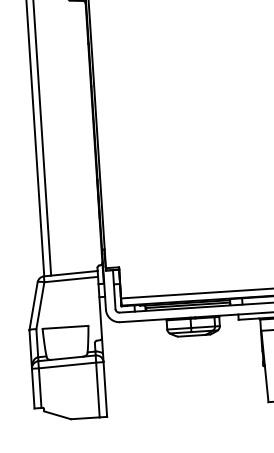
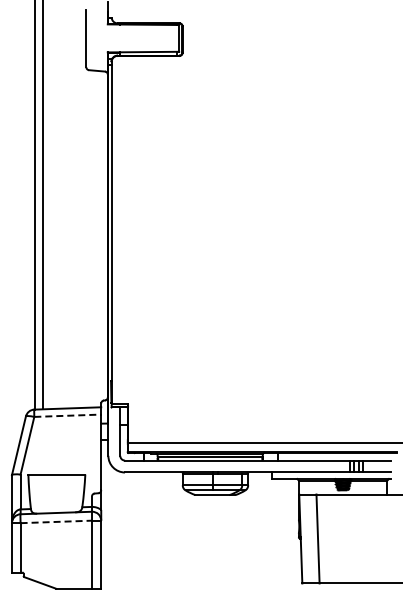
line: (71, 279) -> (68, 415), solid -> dashed
line: (67, 365) -> (56, 521), solid -> dashed

